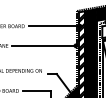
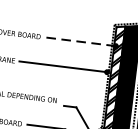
line: (54, 26) -> (81, 42), solid -> dashed

